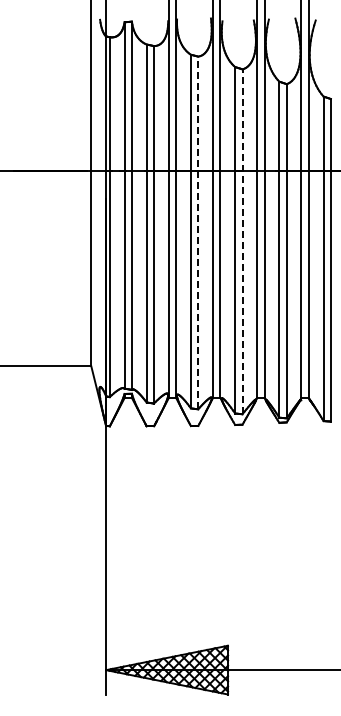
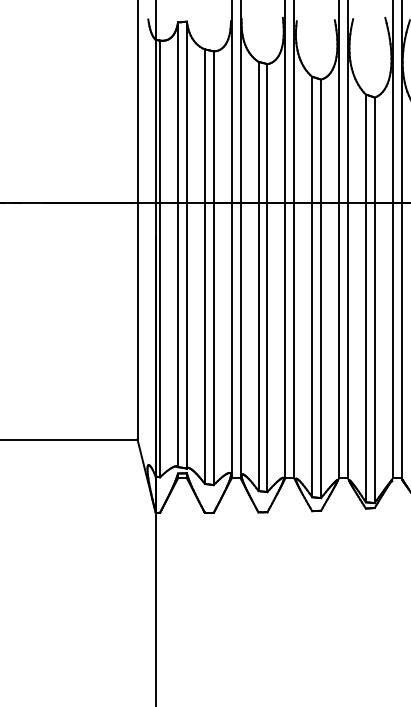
line: (198, 232) -> (267, 277), dashed -> solid
line: (242, 241) -> (321, 288), dashed -> solid

